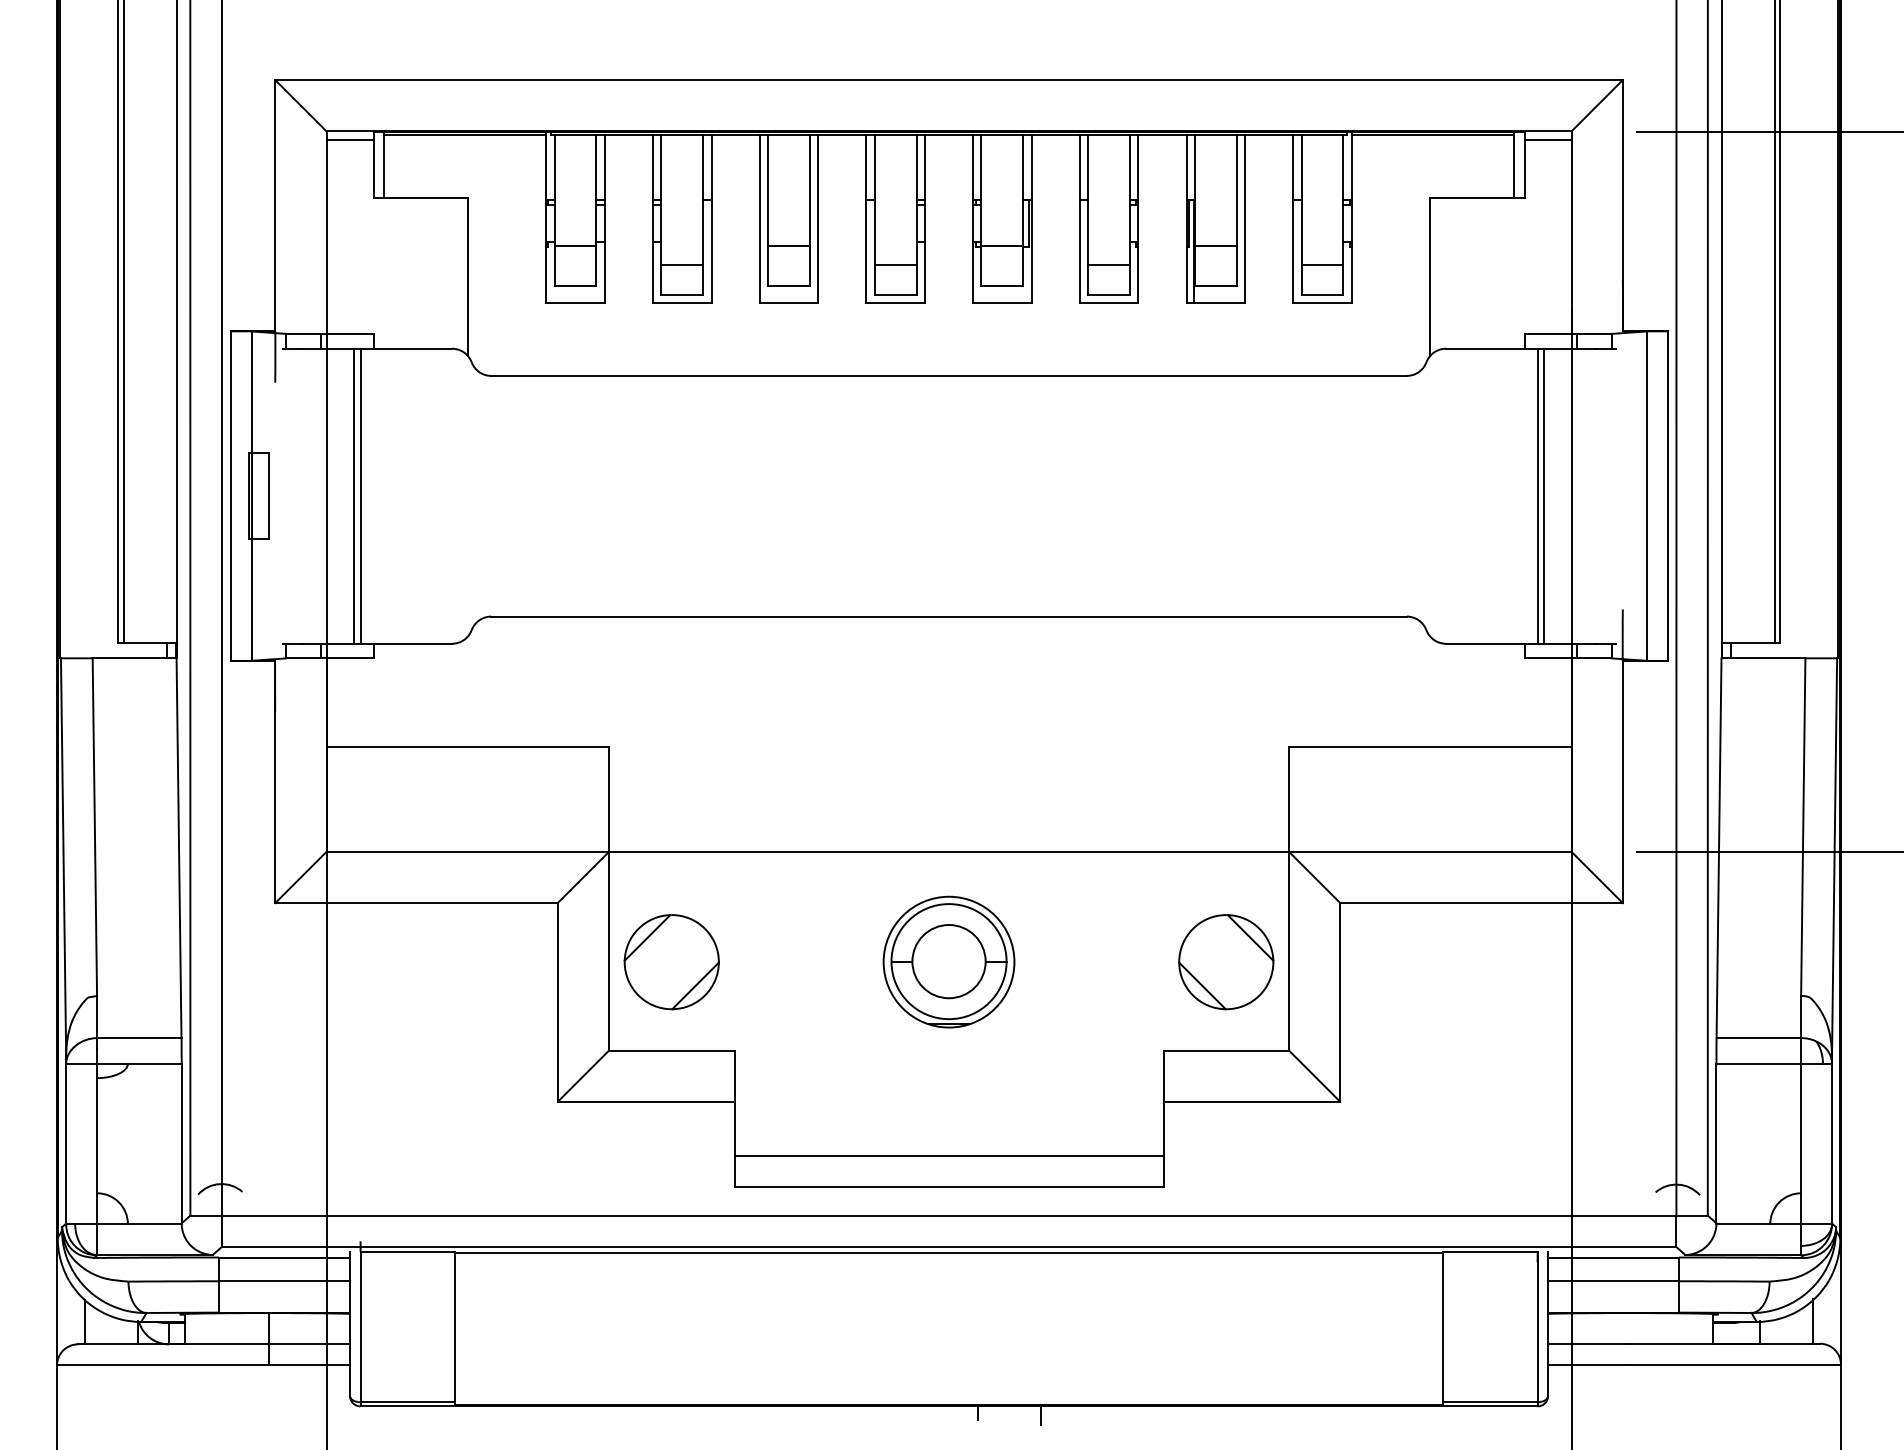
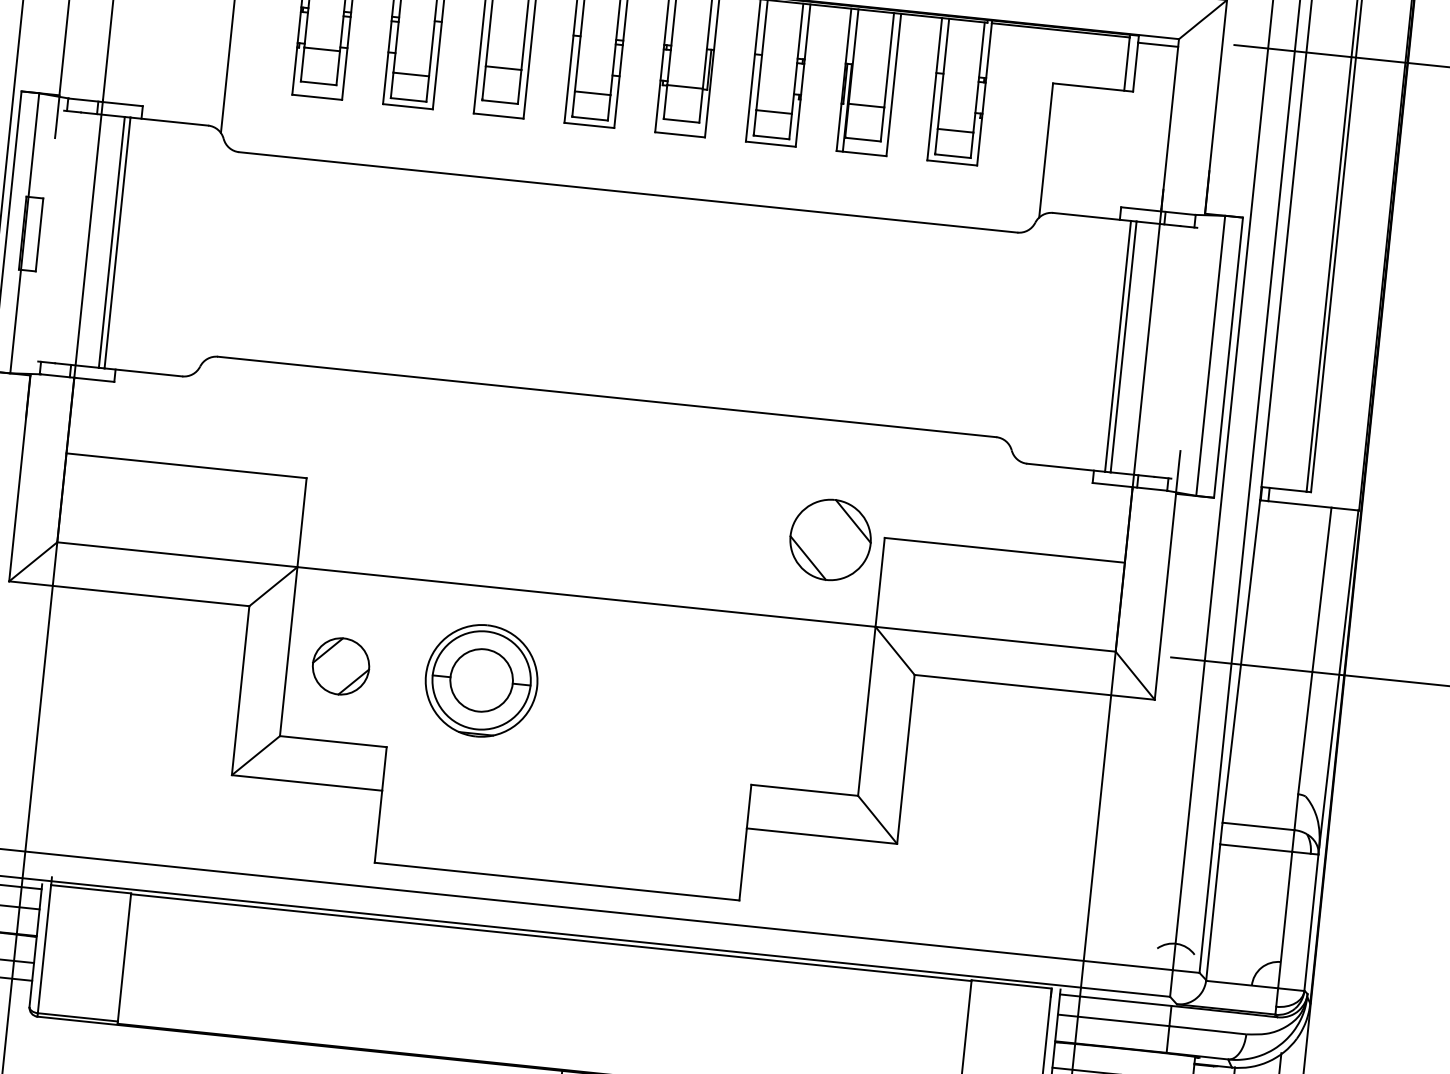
part: (948, 961) -> (481, 680), moved
part: (671, 962) -> (340, 666), size x0.7
part: (1226, 962) -> (830, 540), moved
line: (948, 1155) -> (559, 855), removed

